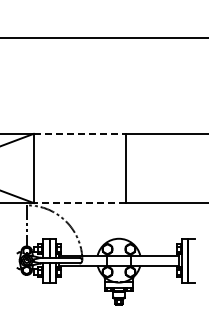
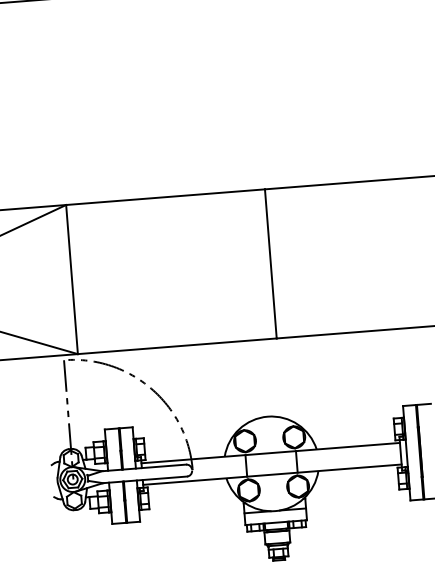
line: (80, 133) -> (167, 196), dashed -> solid
line: (79, 203) -> (176, 347), dashed -> solid

